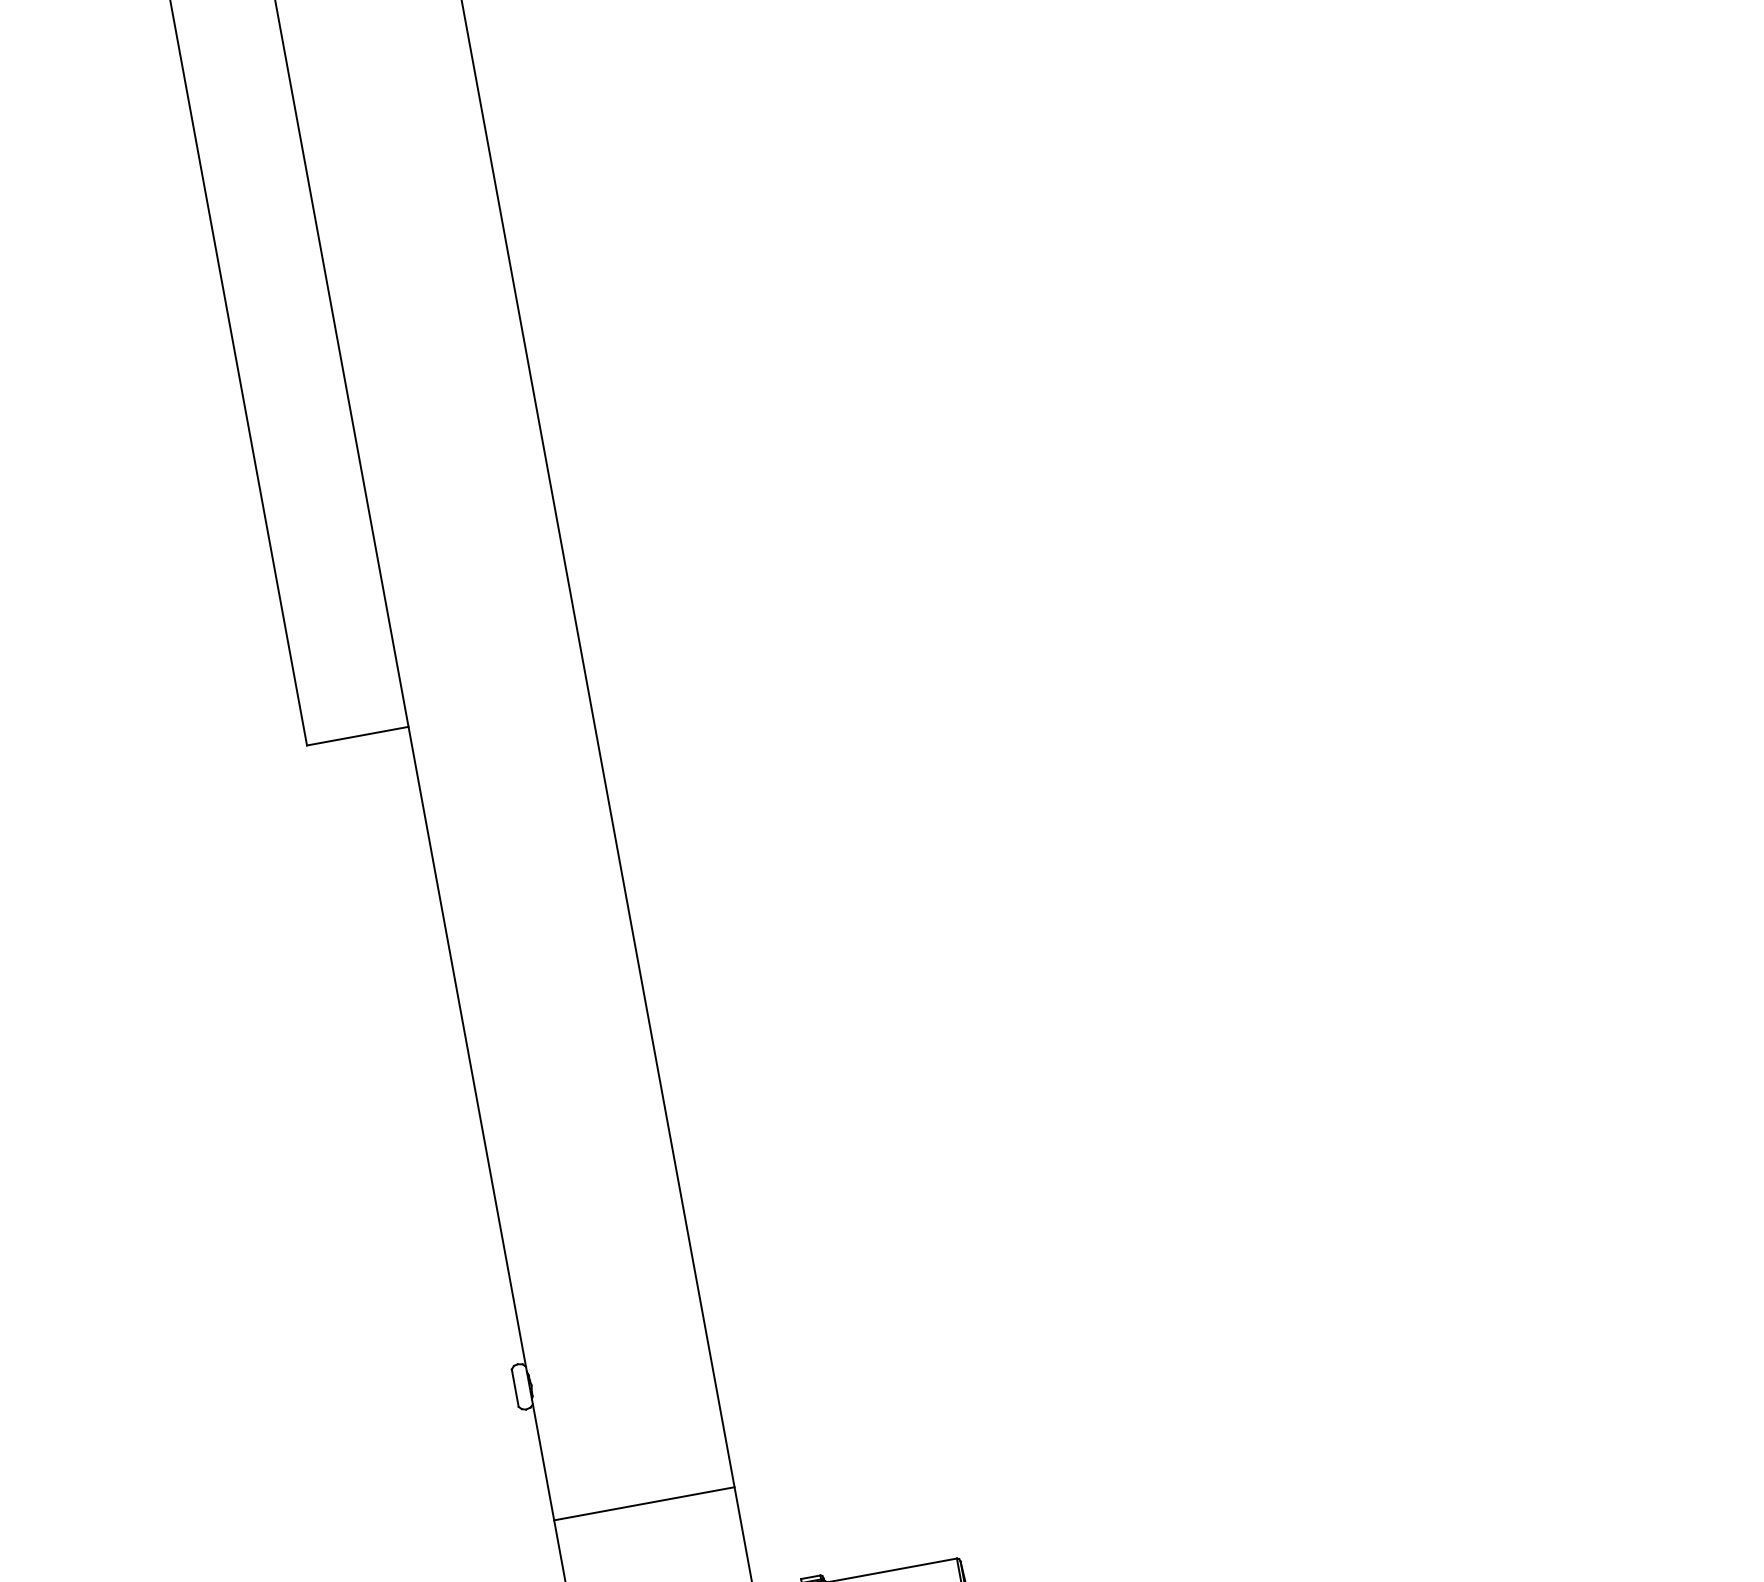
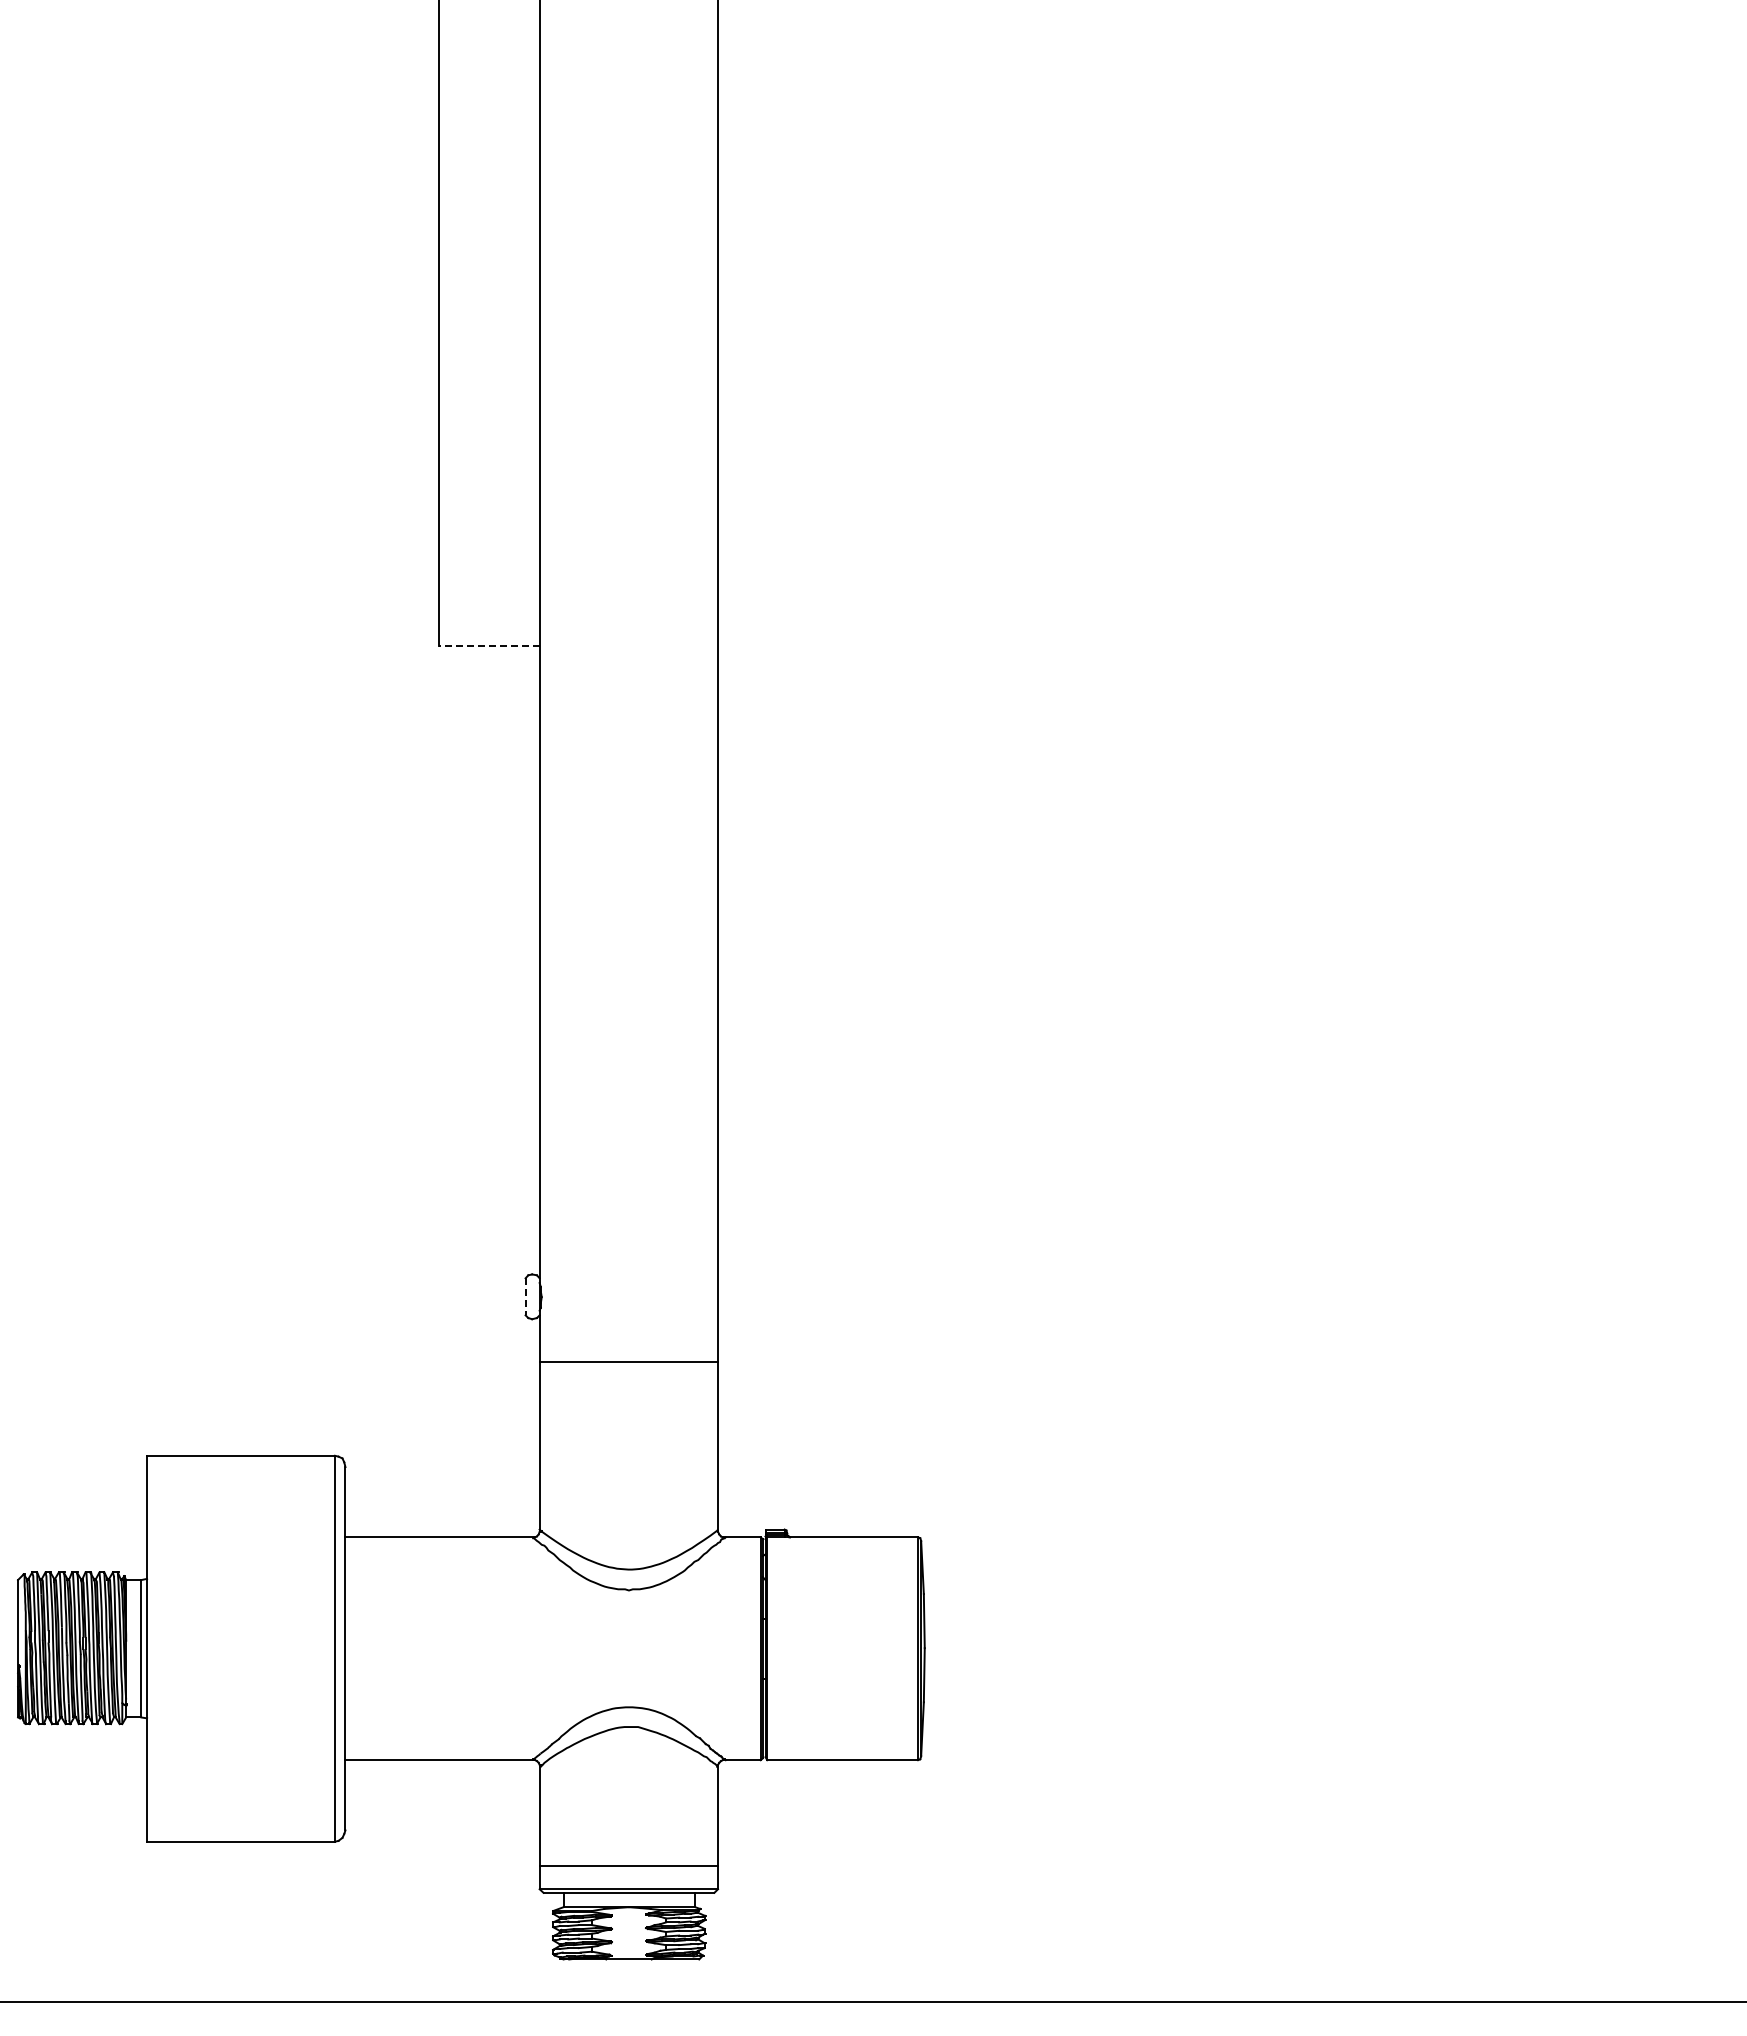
line: (356, 736) -> (488, 645), solid -> dashed
line: (515, 1387) -> (525, 1296), solid -> dashed
line: (644, 1504) -> (628, 1362), moved

